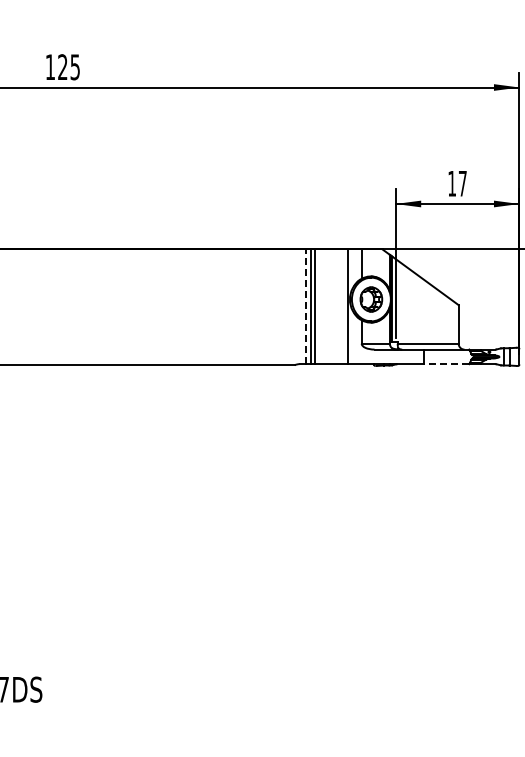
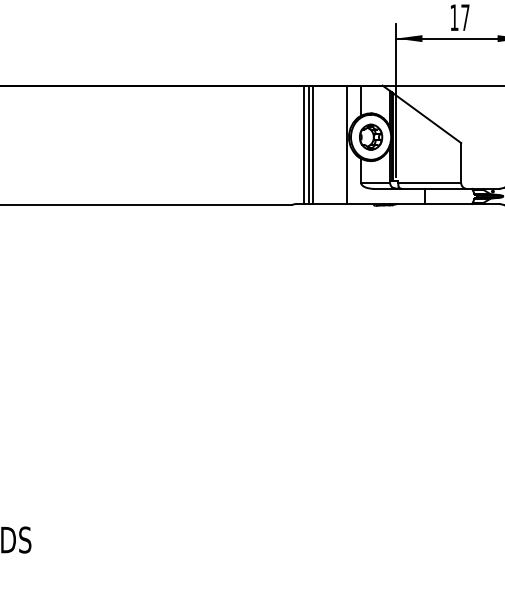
line: (306, 306) -> (304, 144), dashed -> solid
line: (446, 364) -> (448, 204), dashed -> solid

